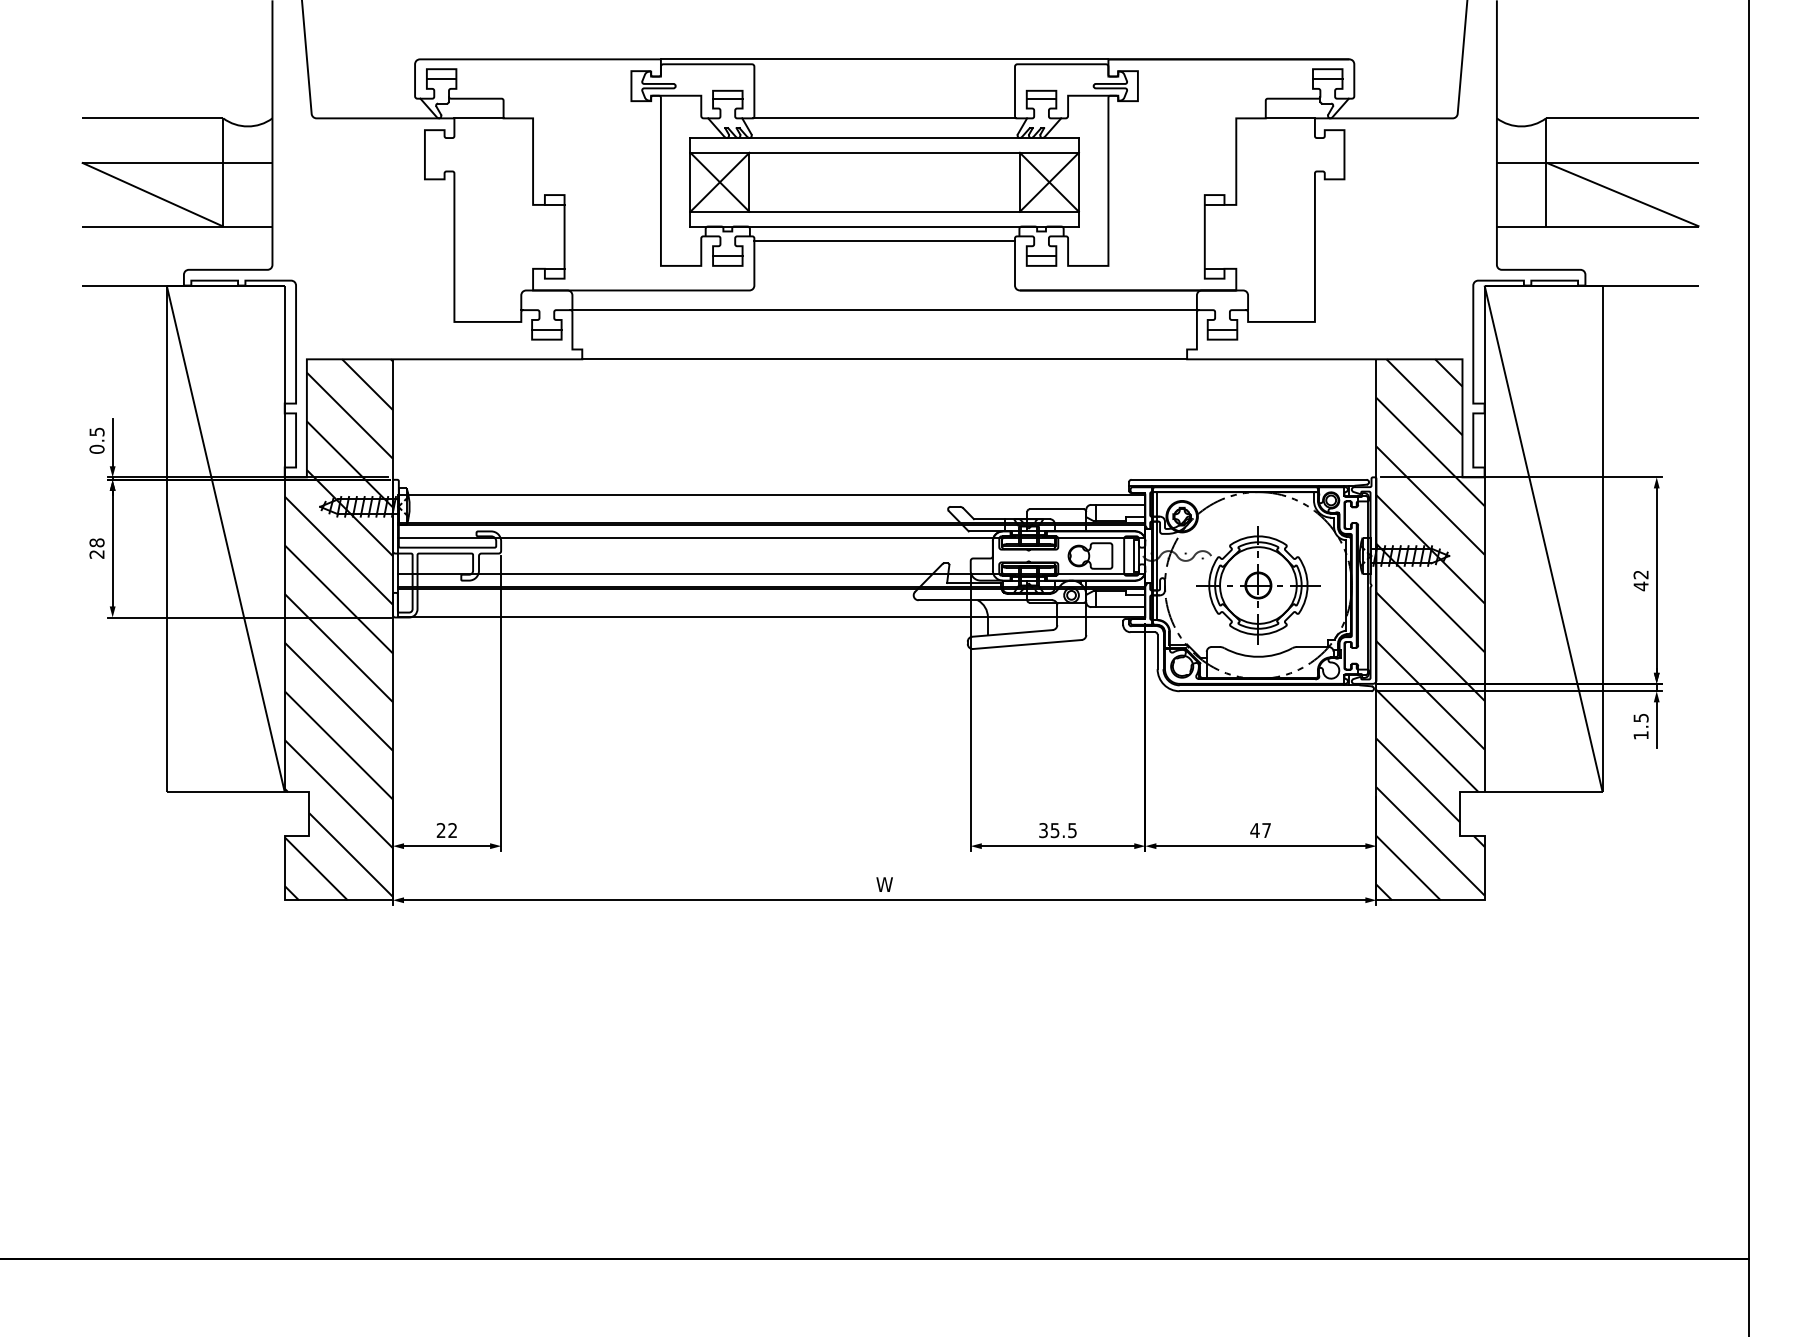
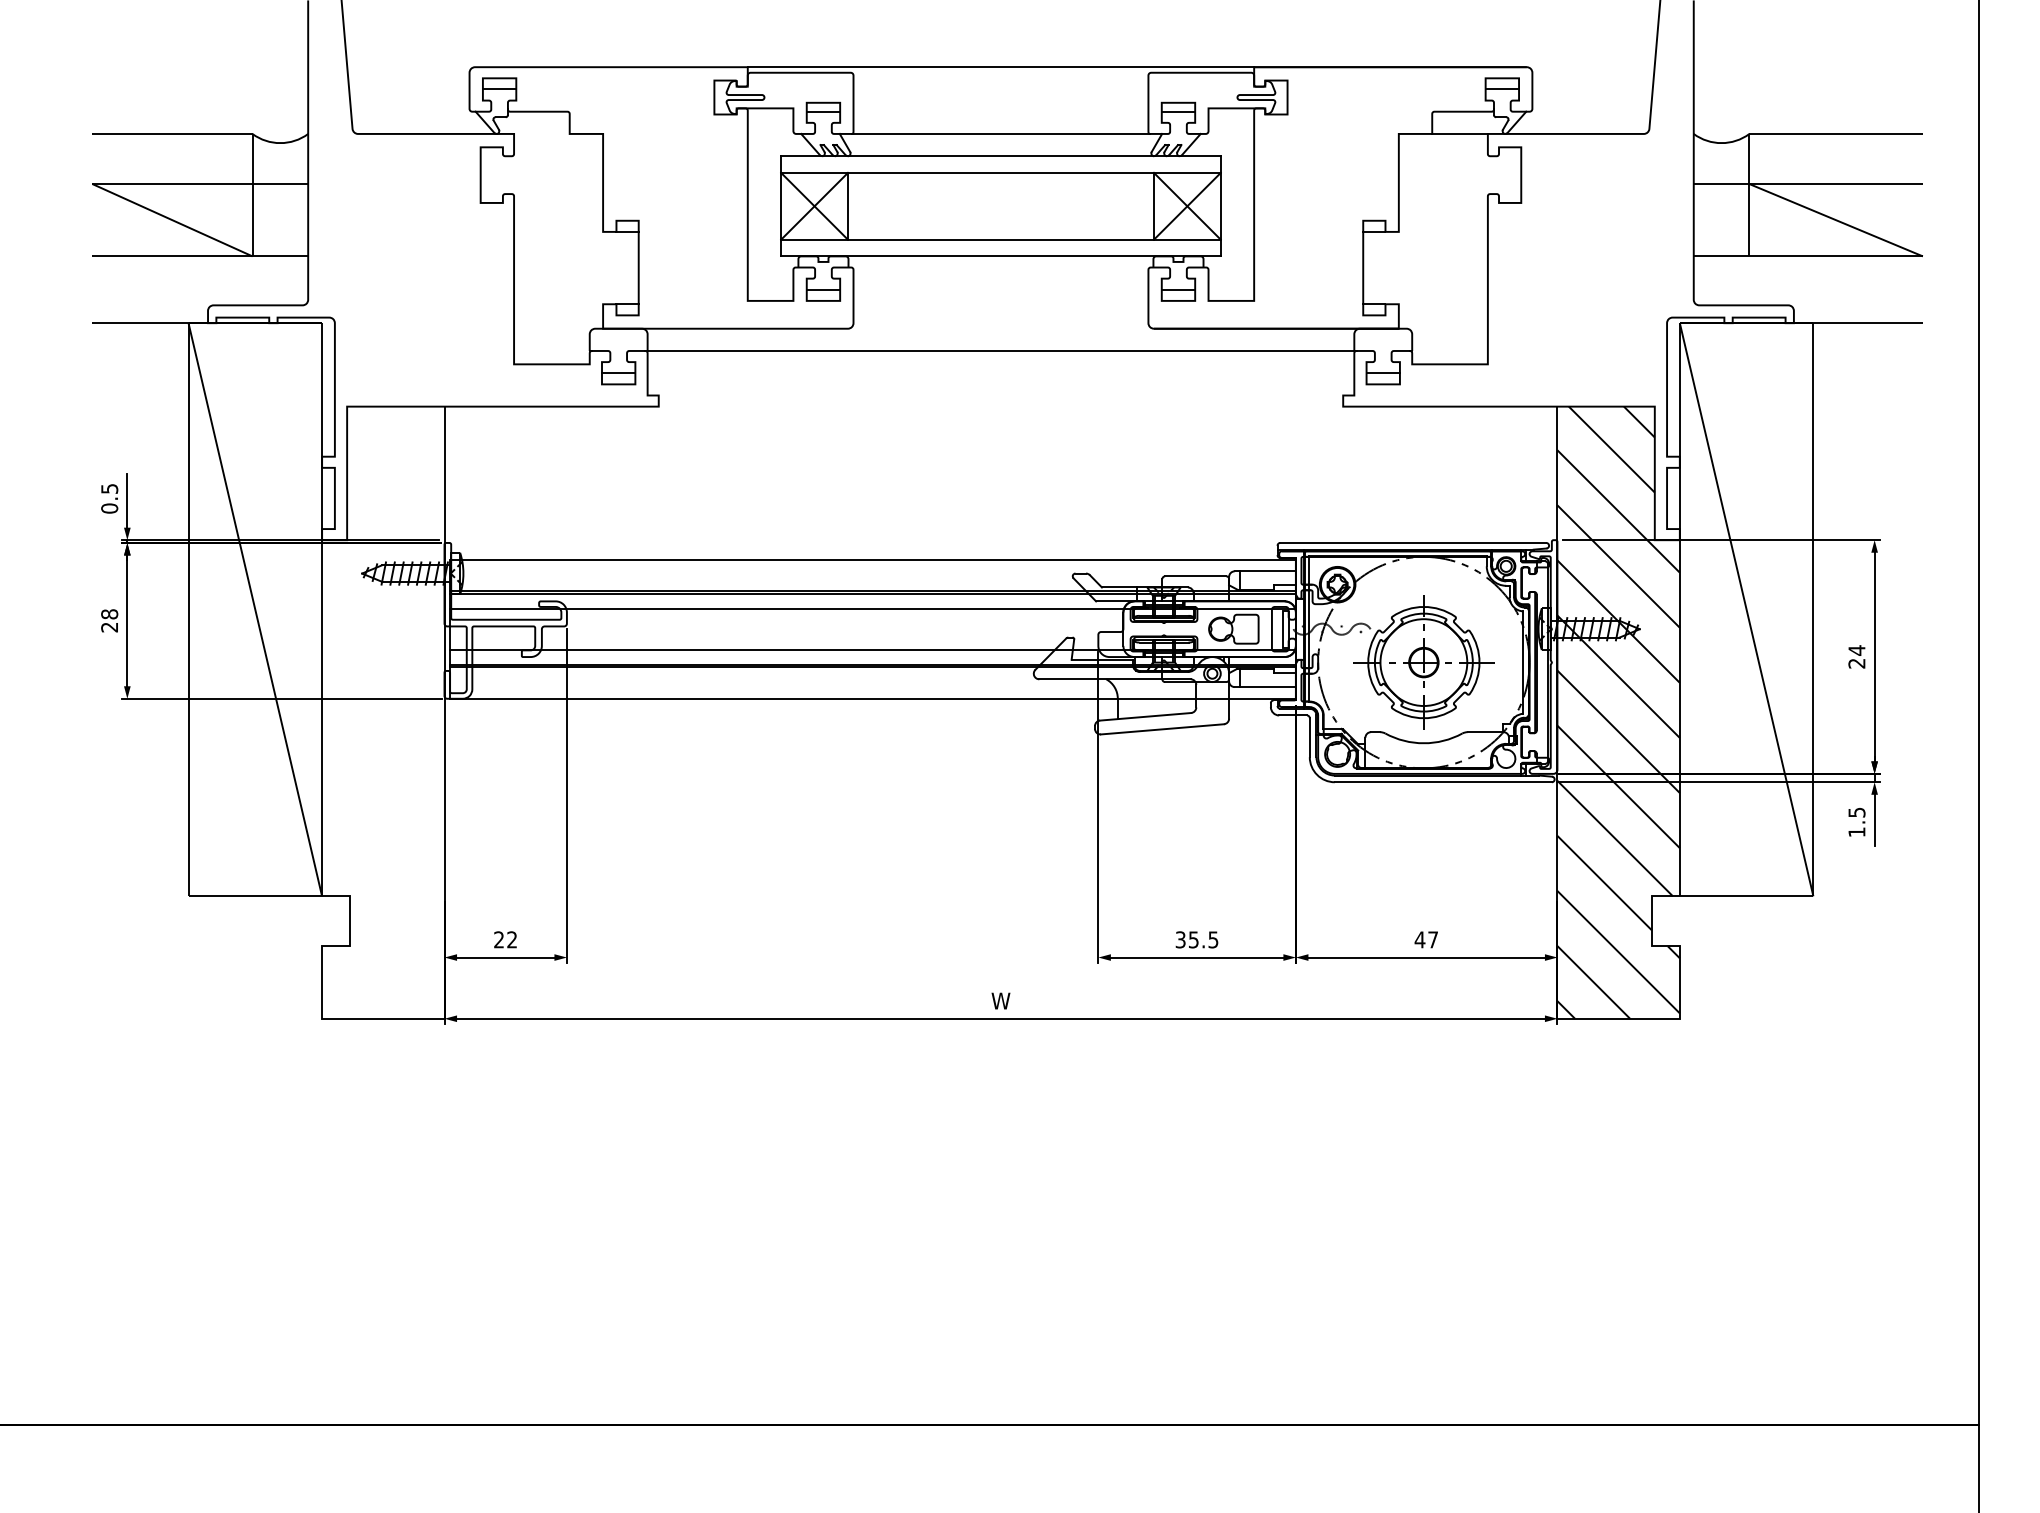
line: (478, 117) -> (541, 133), removed
line: (884, 241) -> (1000, 273), removed
line: (884, 359) -> (1000, 406), removed
text: (1640, 581) -> (1856, 657), 42 -> 24
hatch: (339, 629) -> (383, 712), removed

